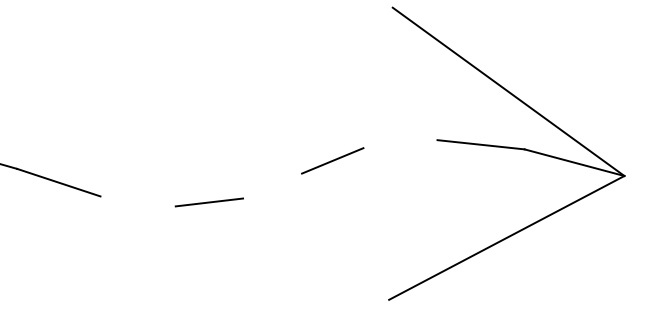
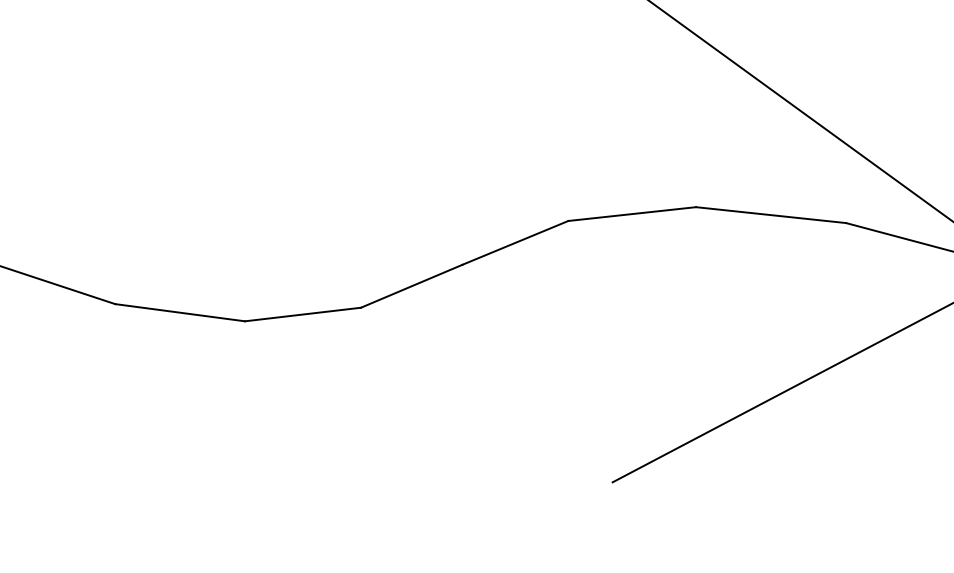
line: (400, 144) -> (632, 214), added
line: (272, 185) -> (411, 285), added
line: (137, 201) -> (179, 312), added

